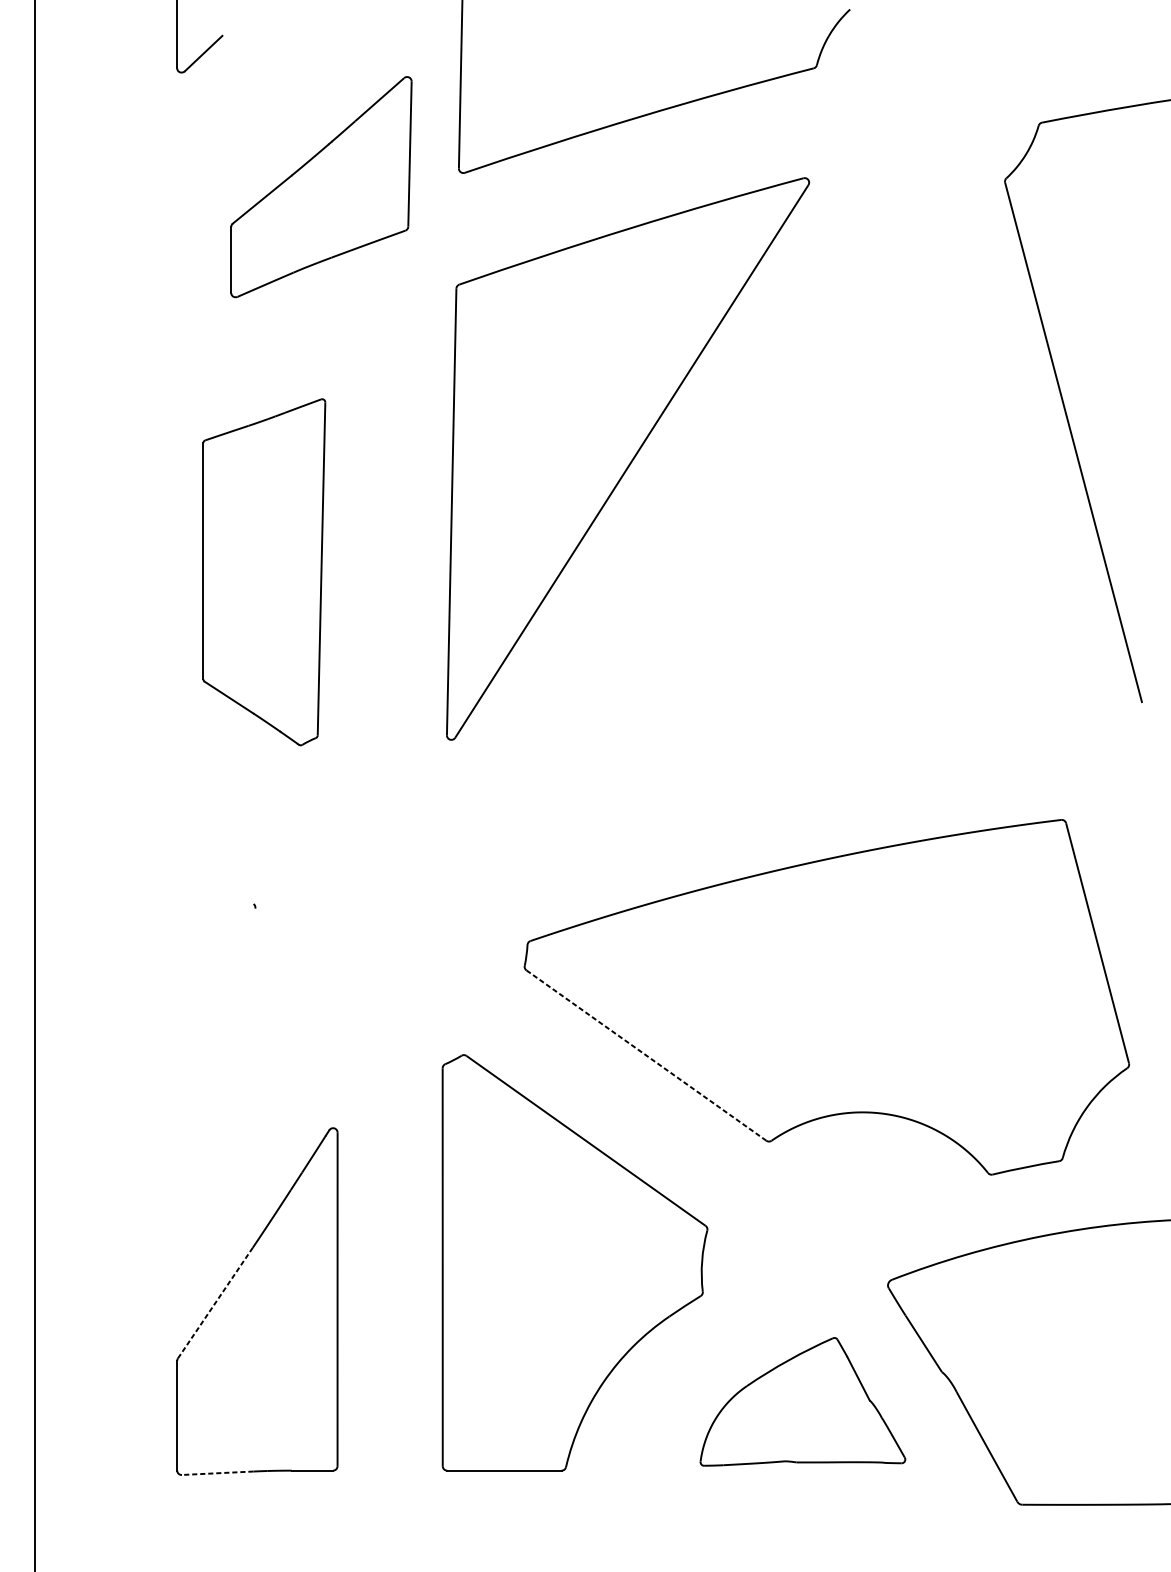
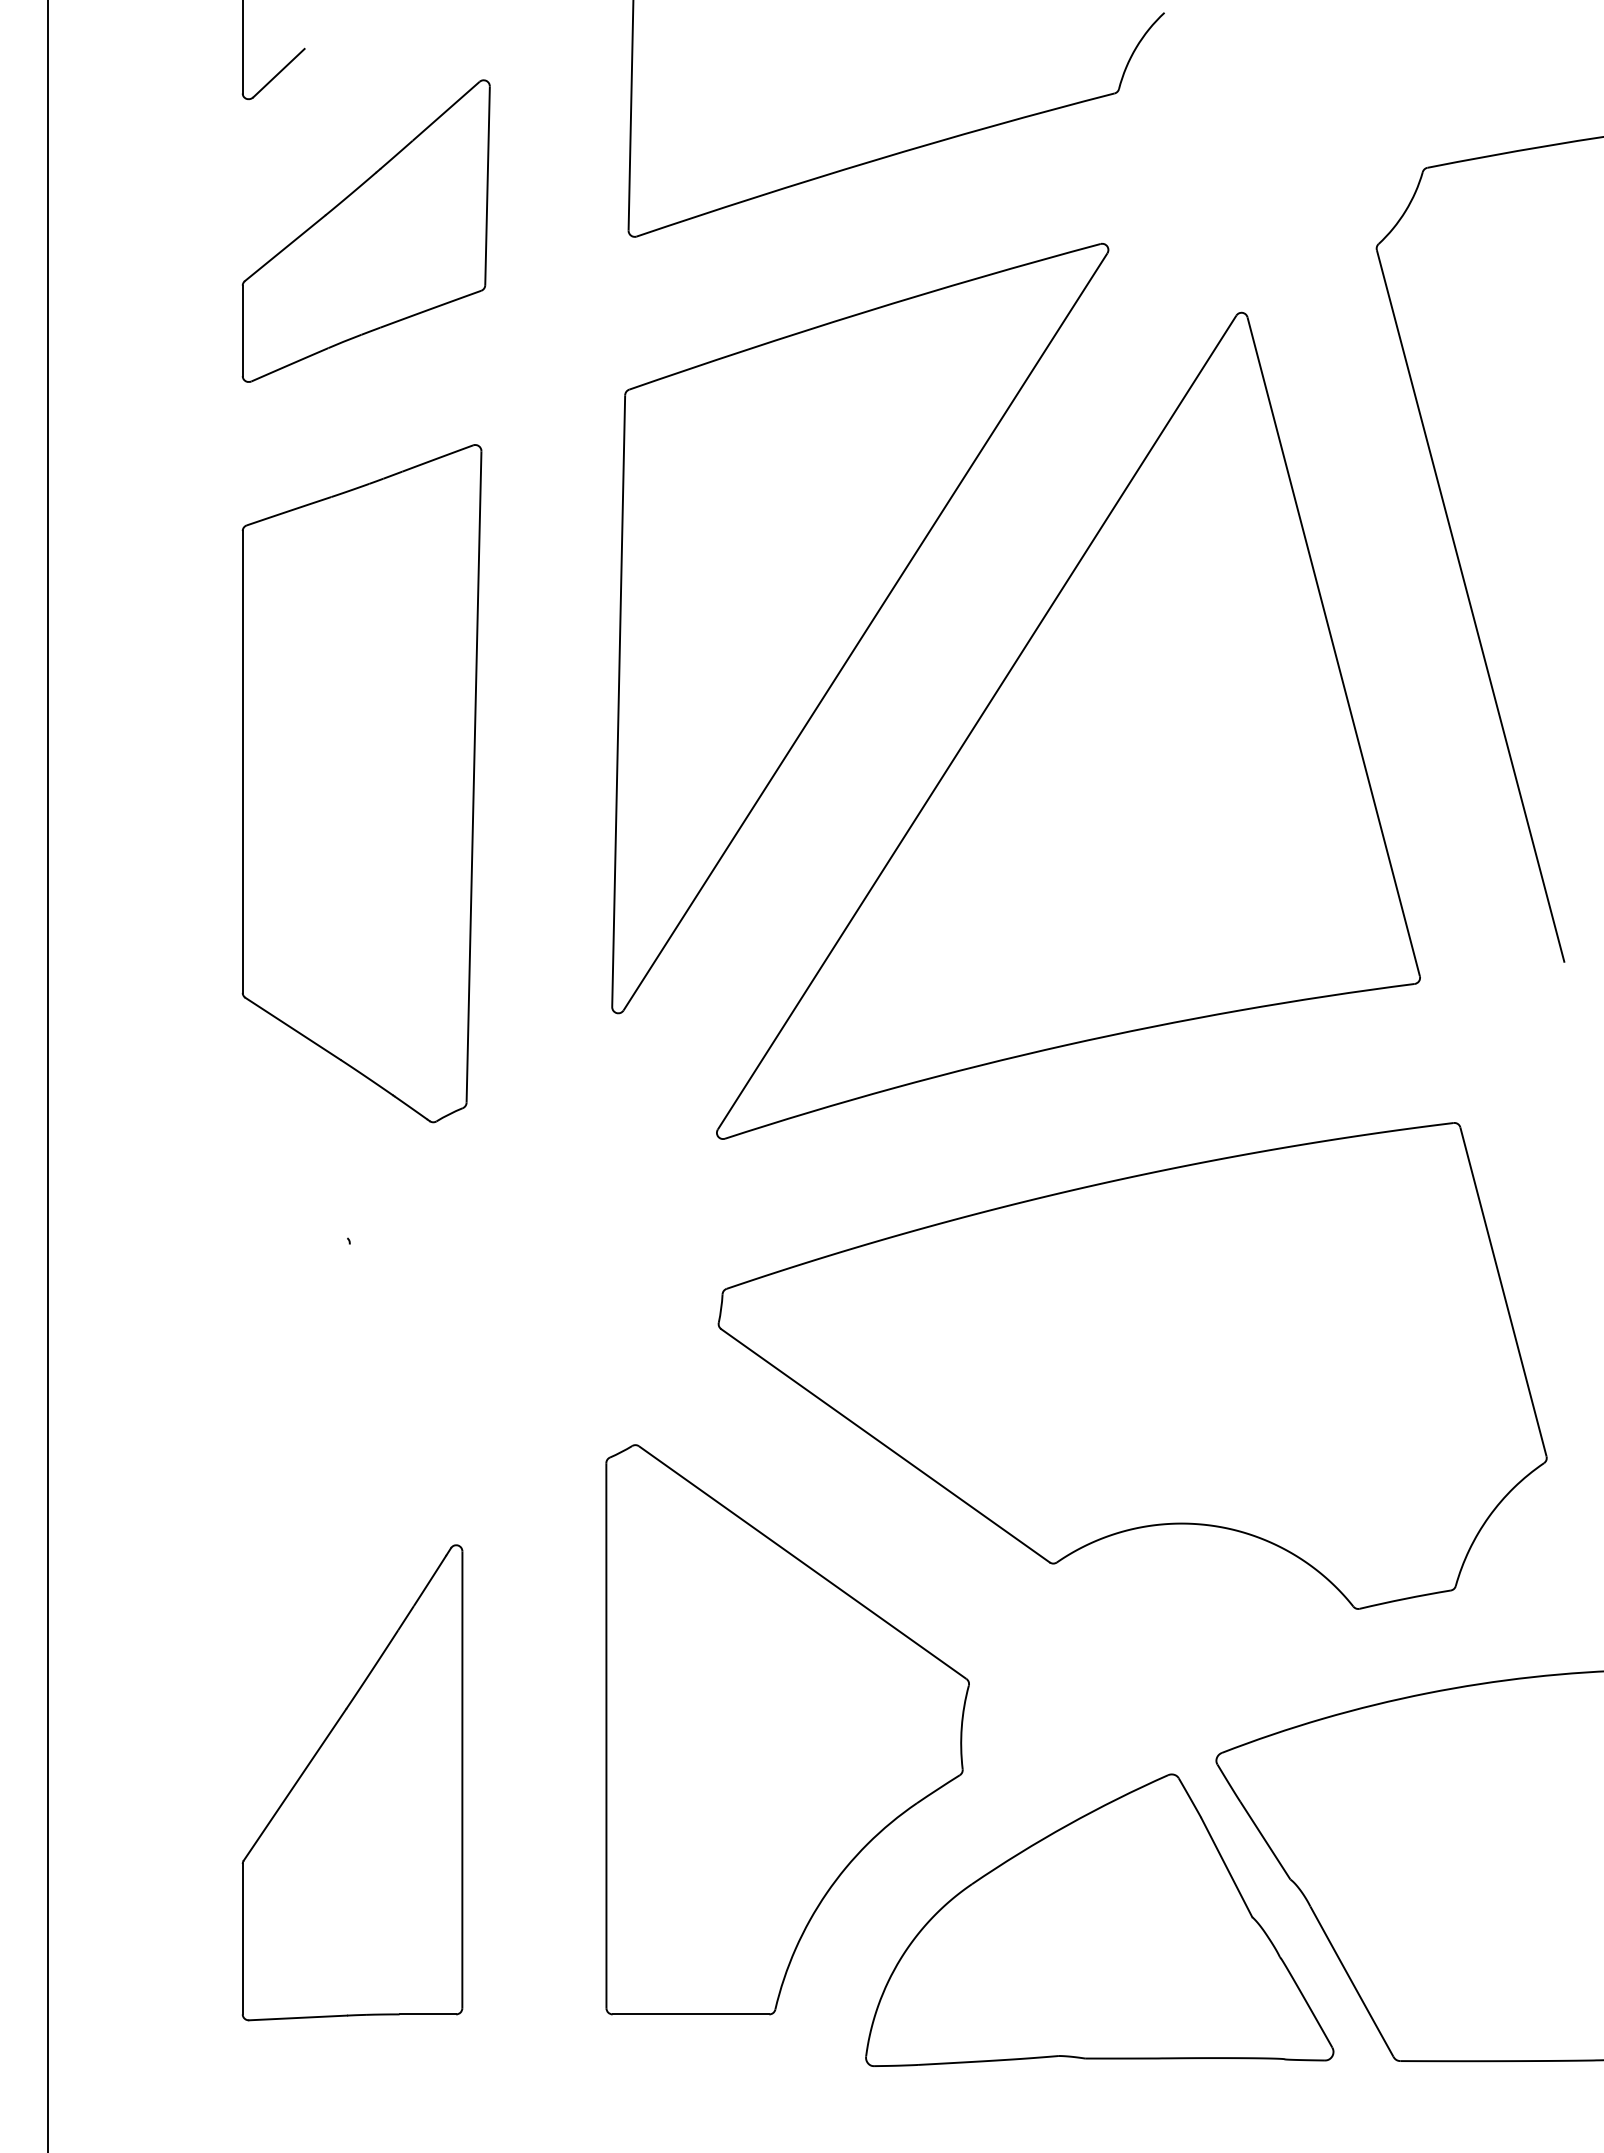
part: (320, 186) -> (365, 230), moved
part: (780, 529) -> (1068, 725), added
part: (263, 572) -> (361, 783), size x1.43
line: (646, 1056) -> (885, 1446), dashed -> solid
line: (215, 1302) -> (295, 1784), dashed -> solid
part: (802, 1401) -> (1099, 1919), size x1.67
line: (217, 1472) -> (297, 2017), dashed -> solid

